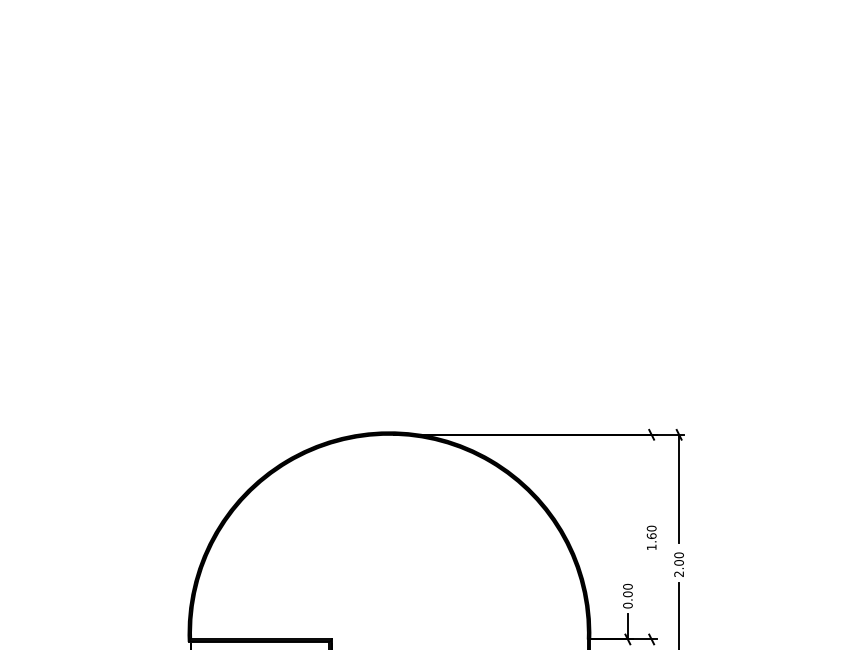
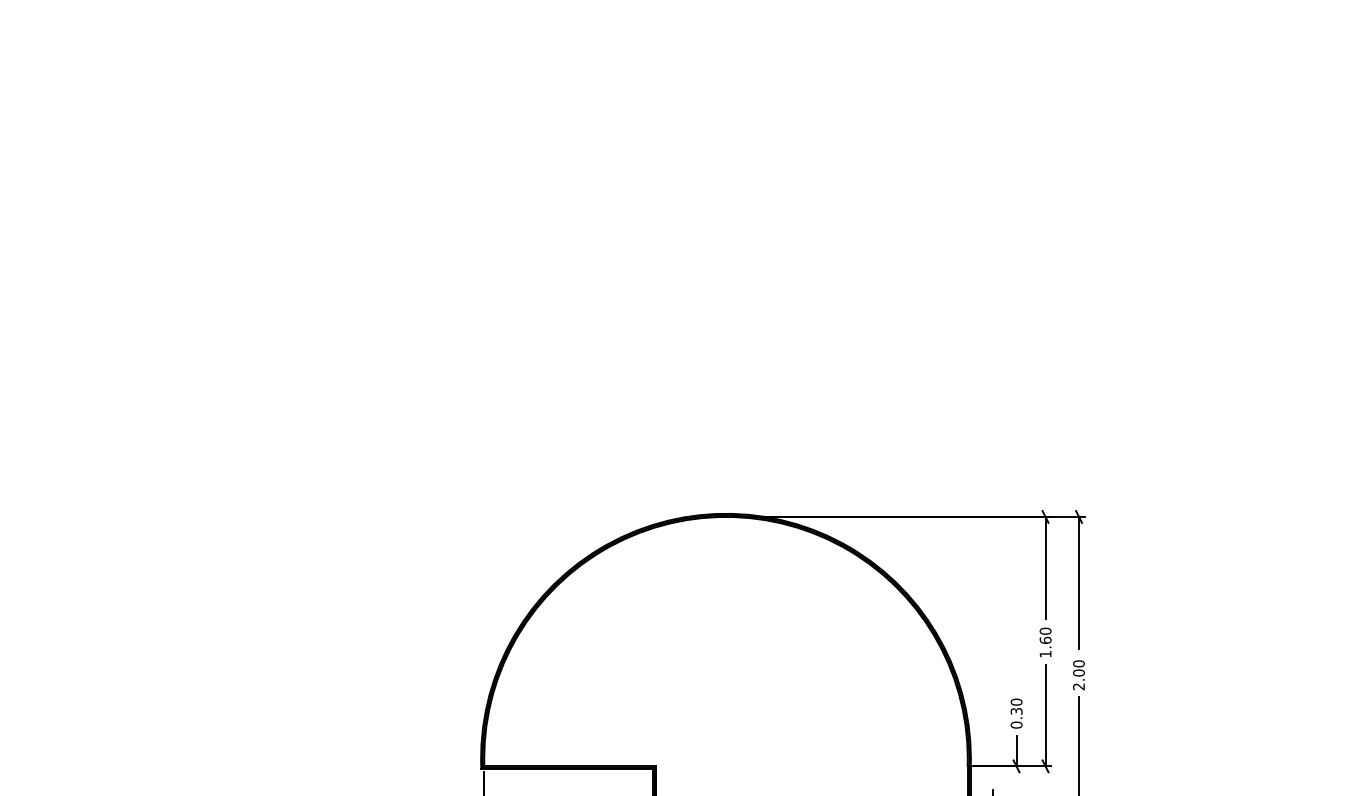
line: (651, 476) -> (1045, 567), added
text: (627, 593) -> (1016, 710), 0.00 -> 0.30
line: (651, 597) -> (1045, 715), added

